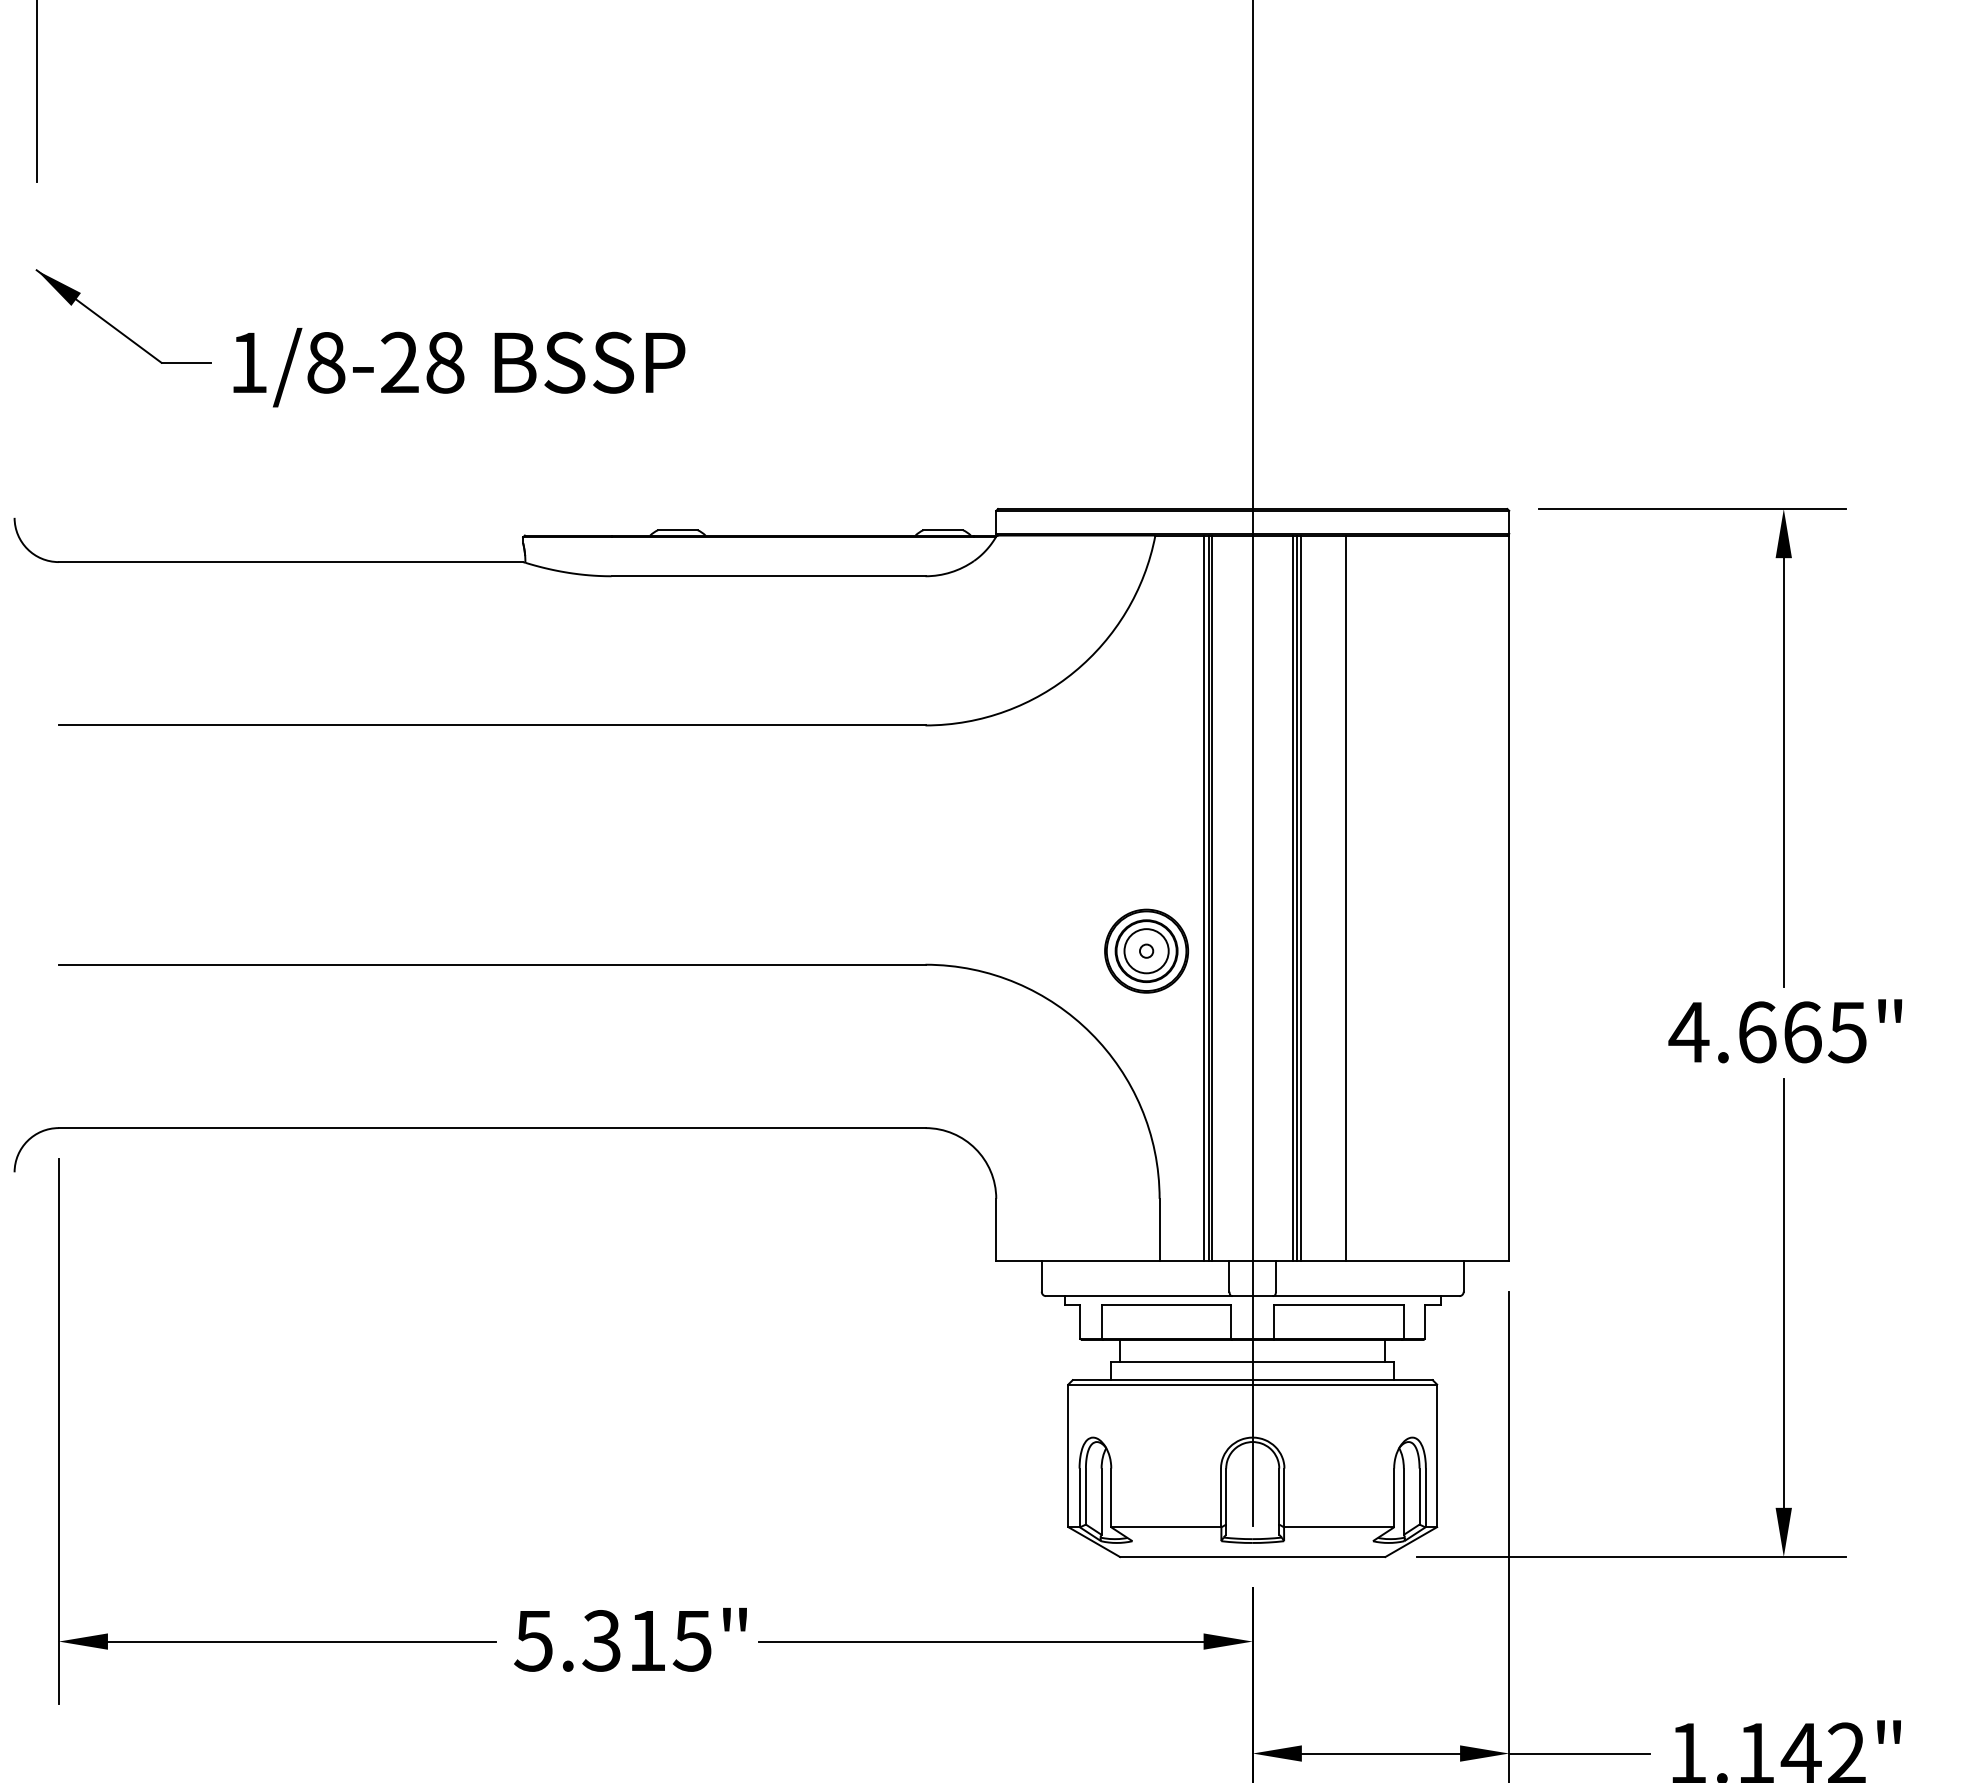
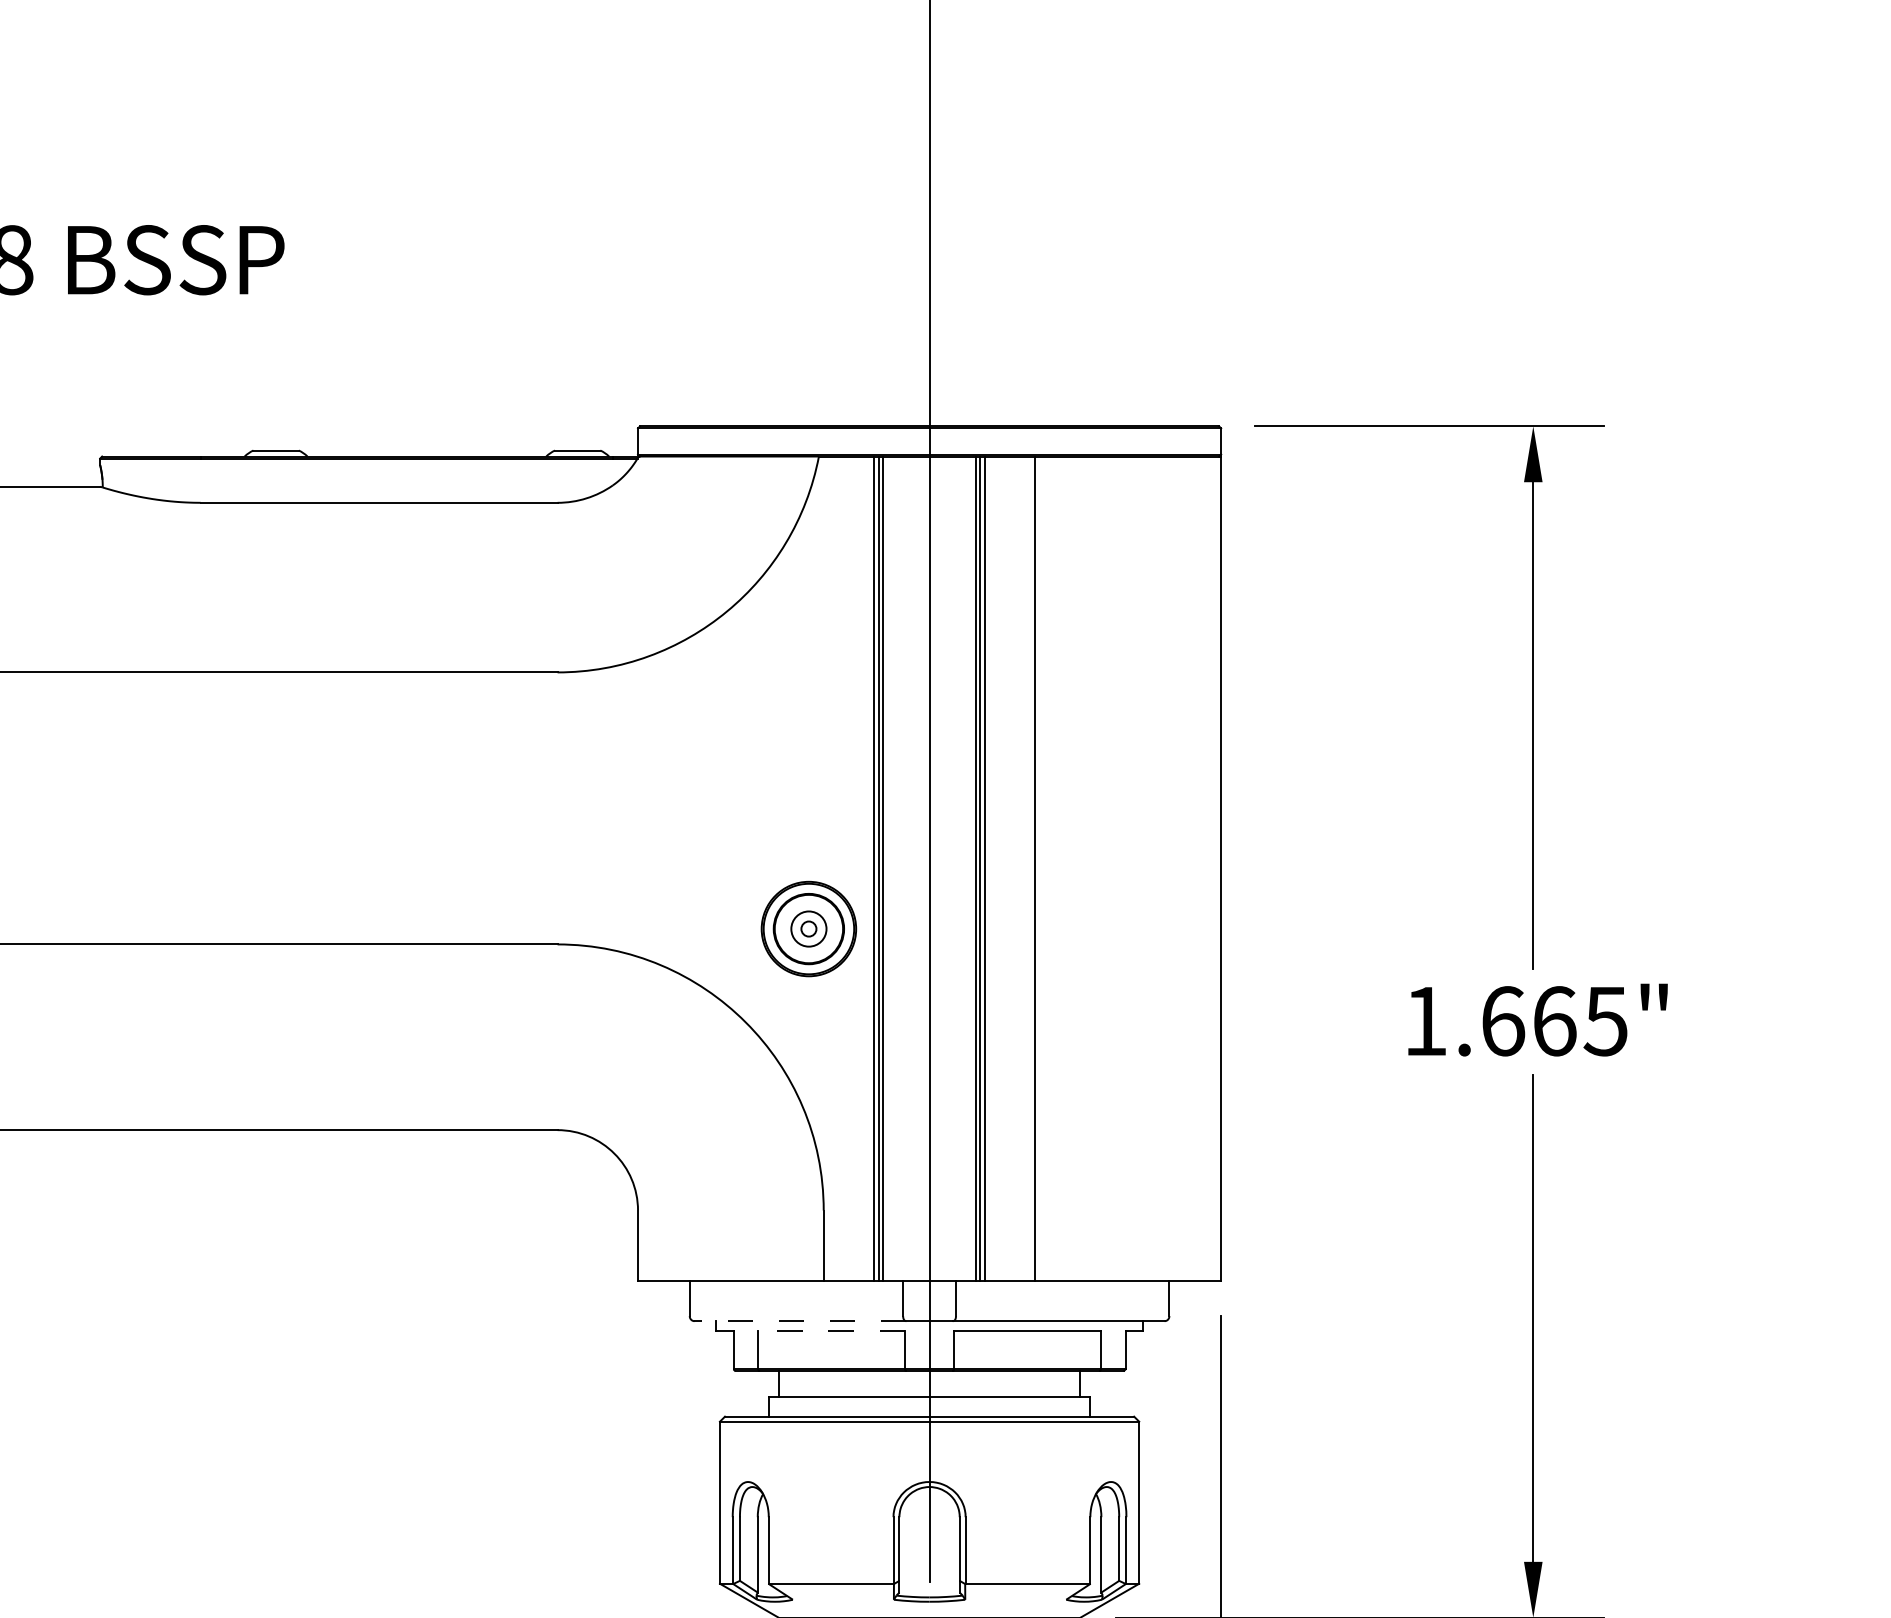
circle: (1146, 951) -> (808, 929), size x0.7
text: (1688, 1032) -> (1424, 1021), 4.665" -> 1.665"
line: (1138, 1296) -> (799, 1321), solid -> dashed
line: (1166, 1304) -> (831, 1330), solid -> dashed

